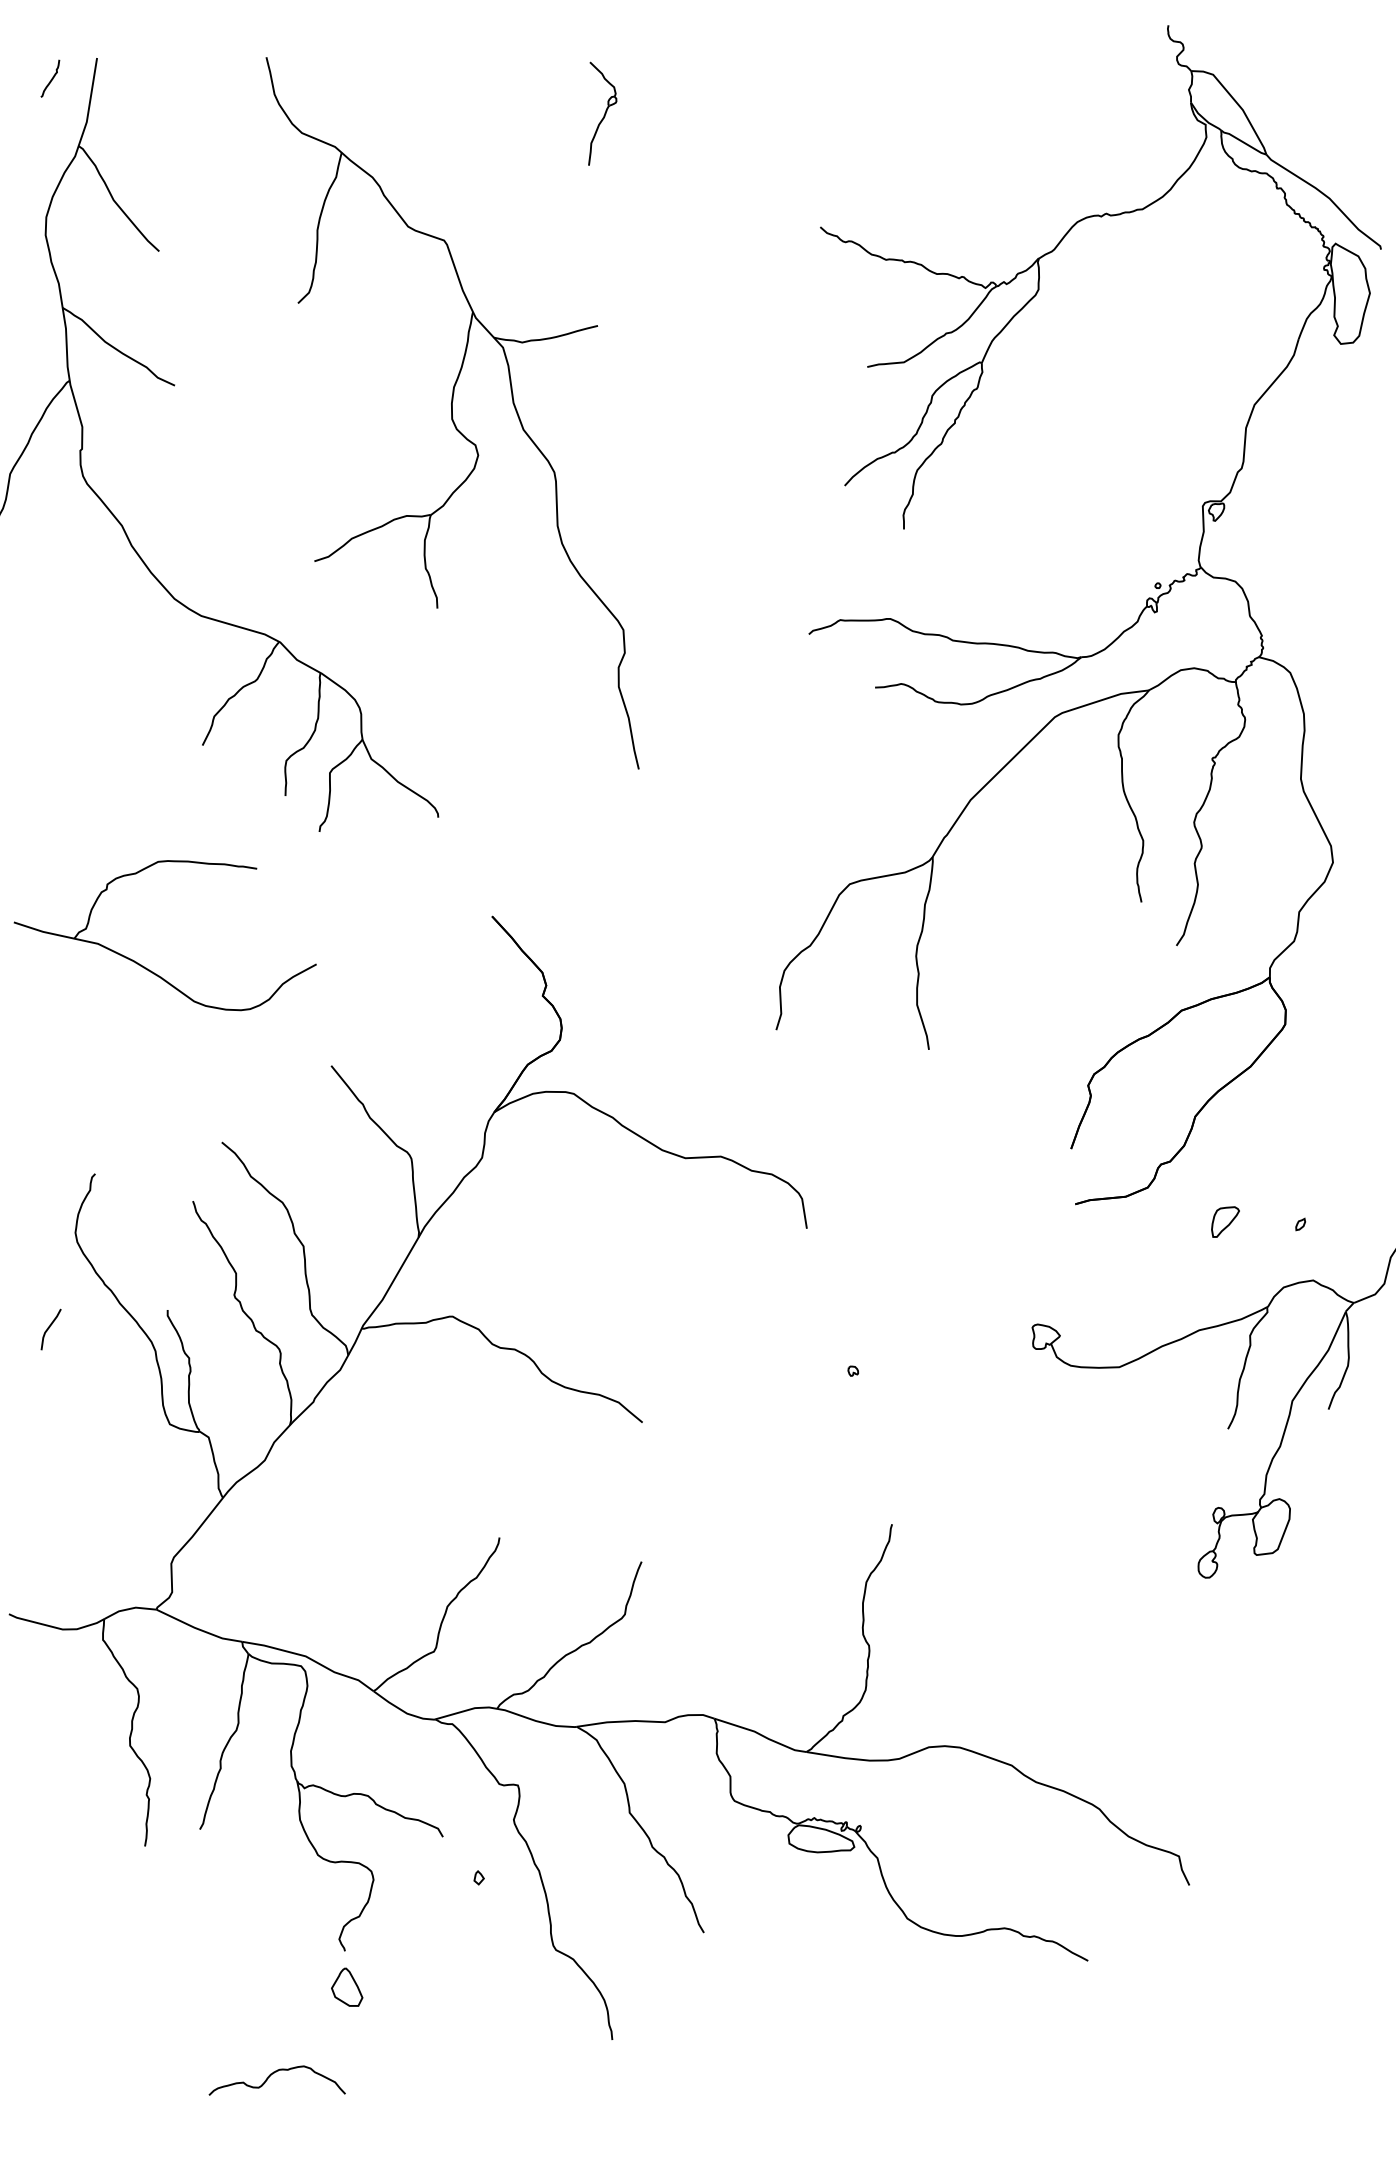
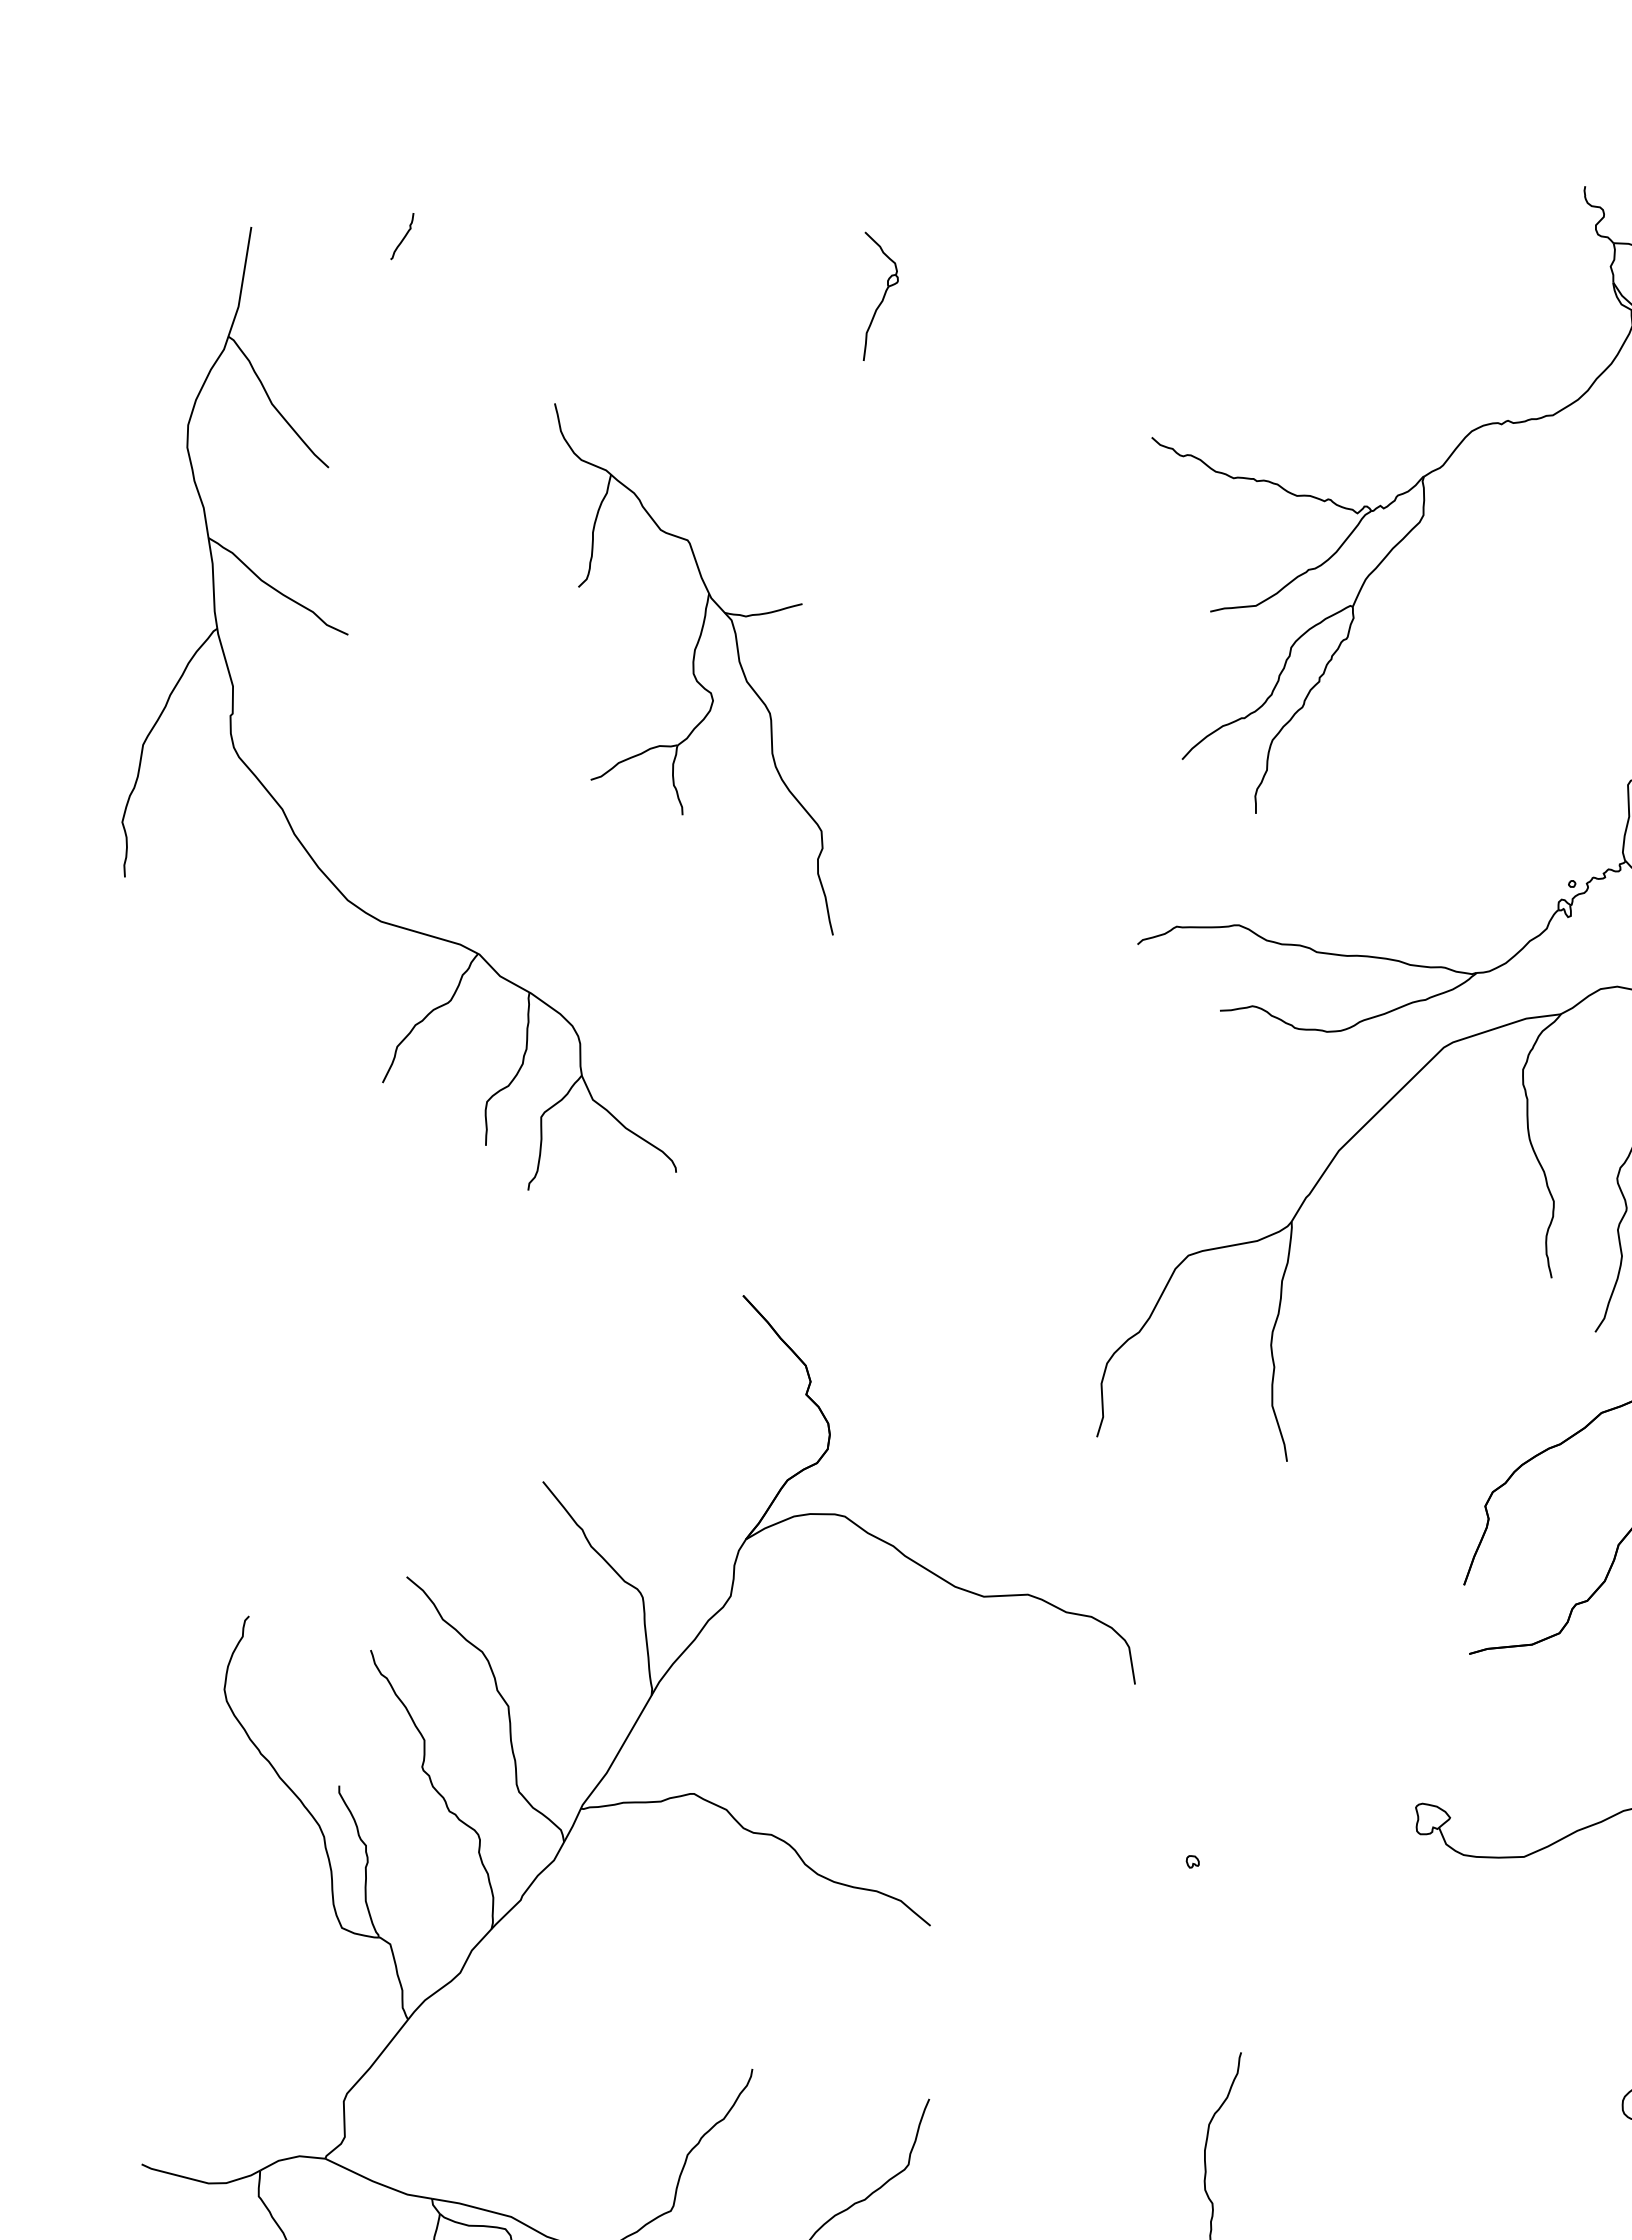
curve: (51, 78) -> (403, 236), moved
part: (452, 413) -> (693, 669), size x0.6
part: (146, 967) -> (312, 1359), removed
curve: (49, 1328) -> (192, 1808), removed

